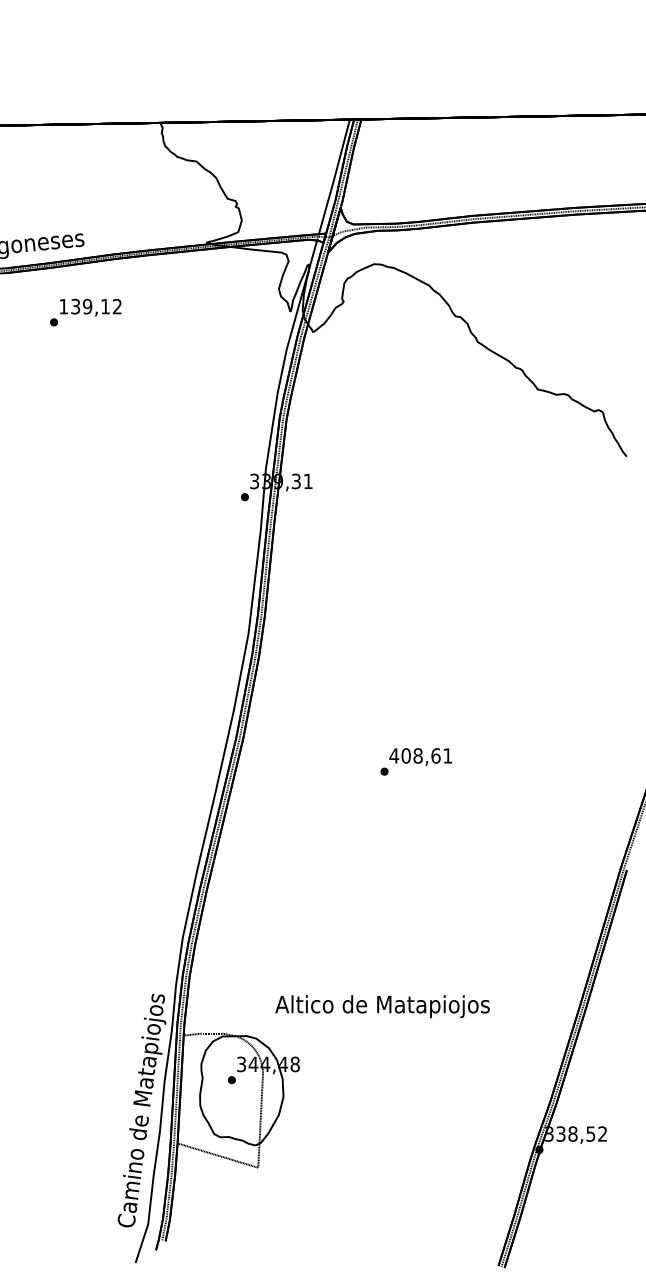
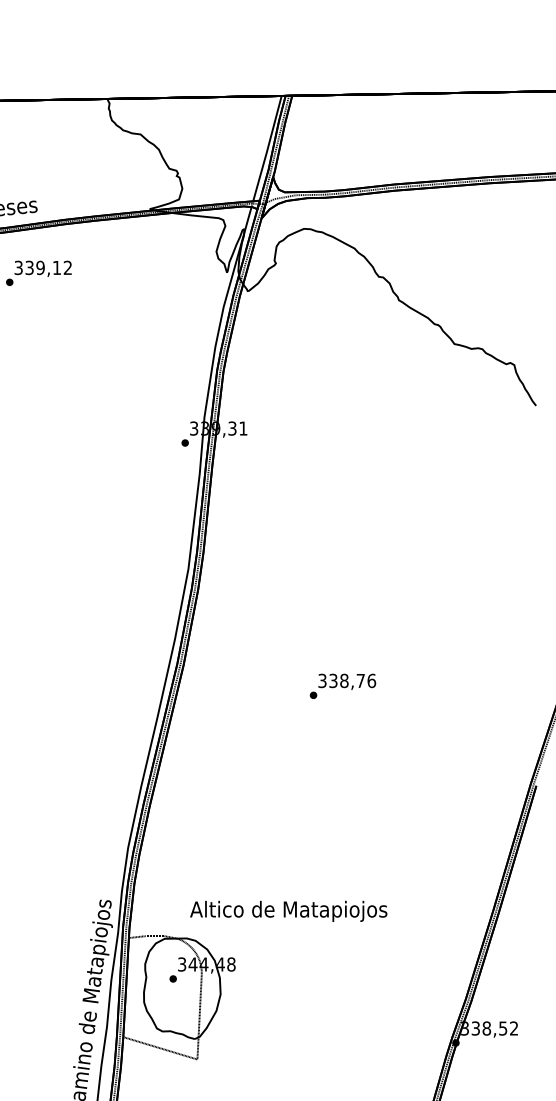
text: (63, 306) -> (18, 267), 139,12 -> 339,12
text: (420, 755) -> (346, 680), 408,61 -> 338,76
text: (382, 1006) -> (288, 911), moved

